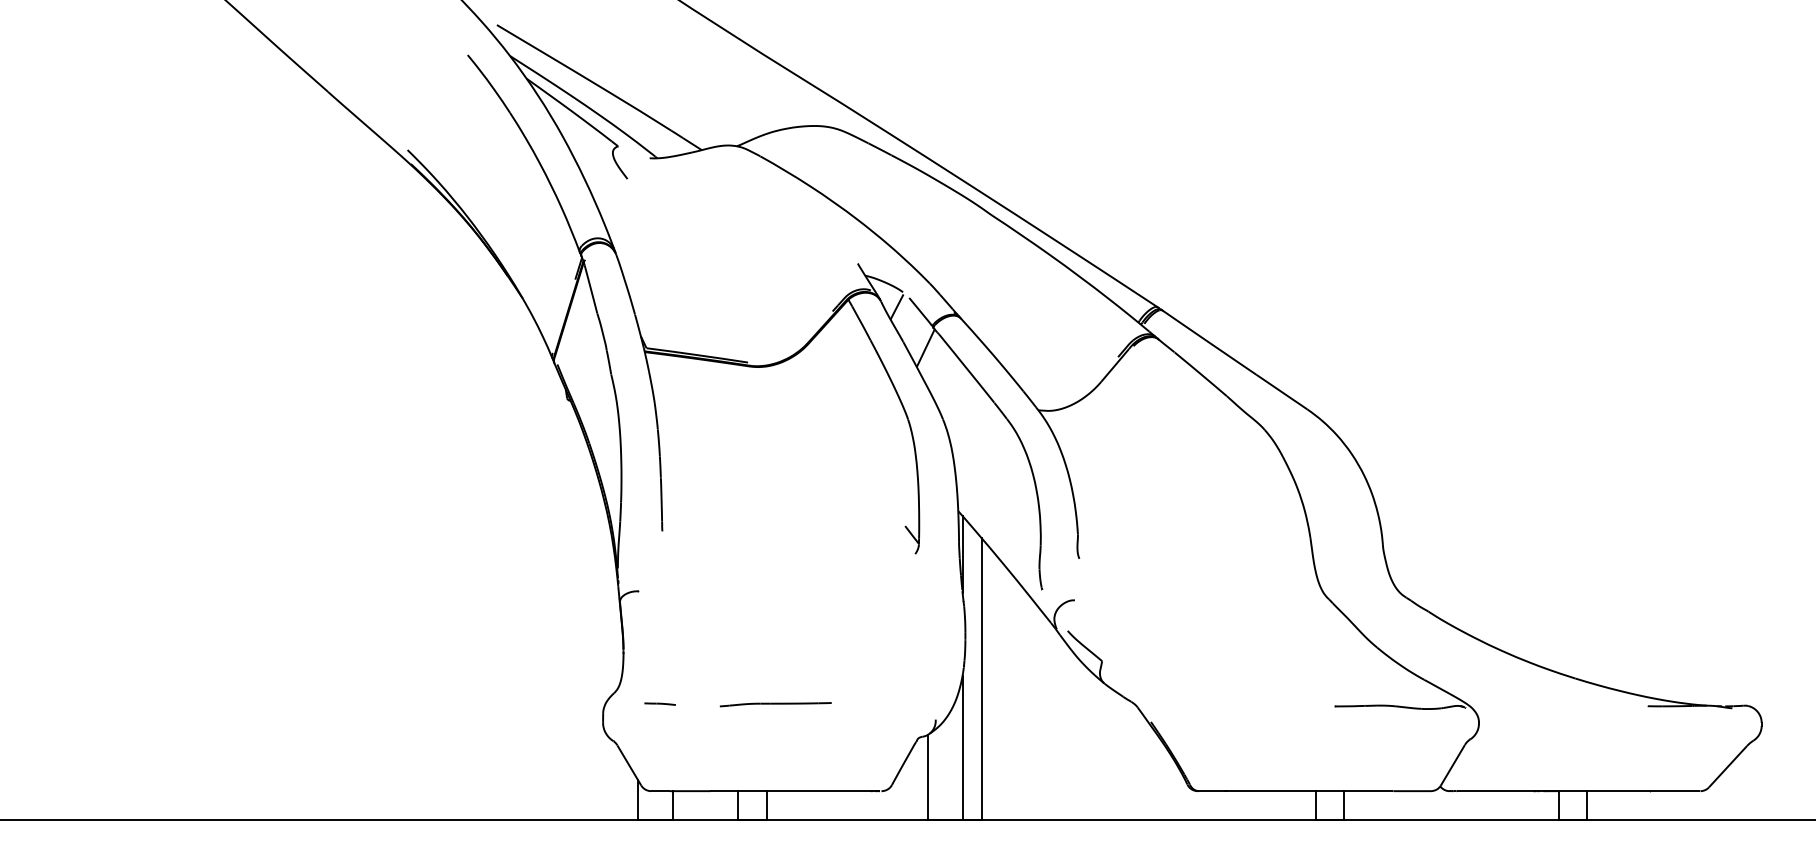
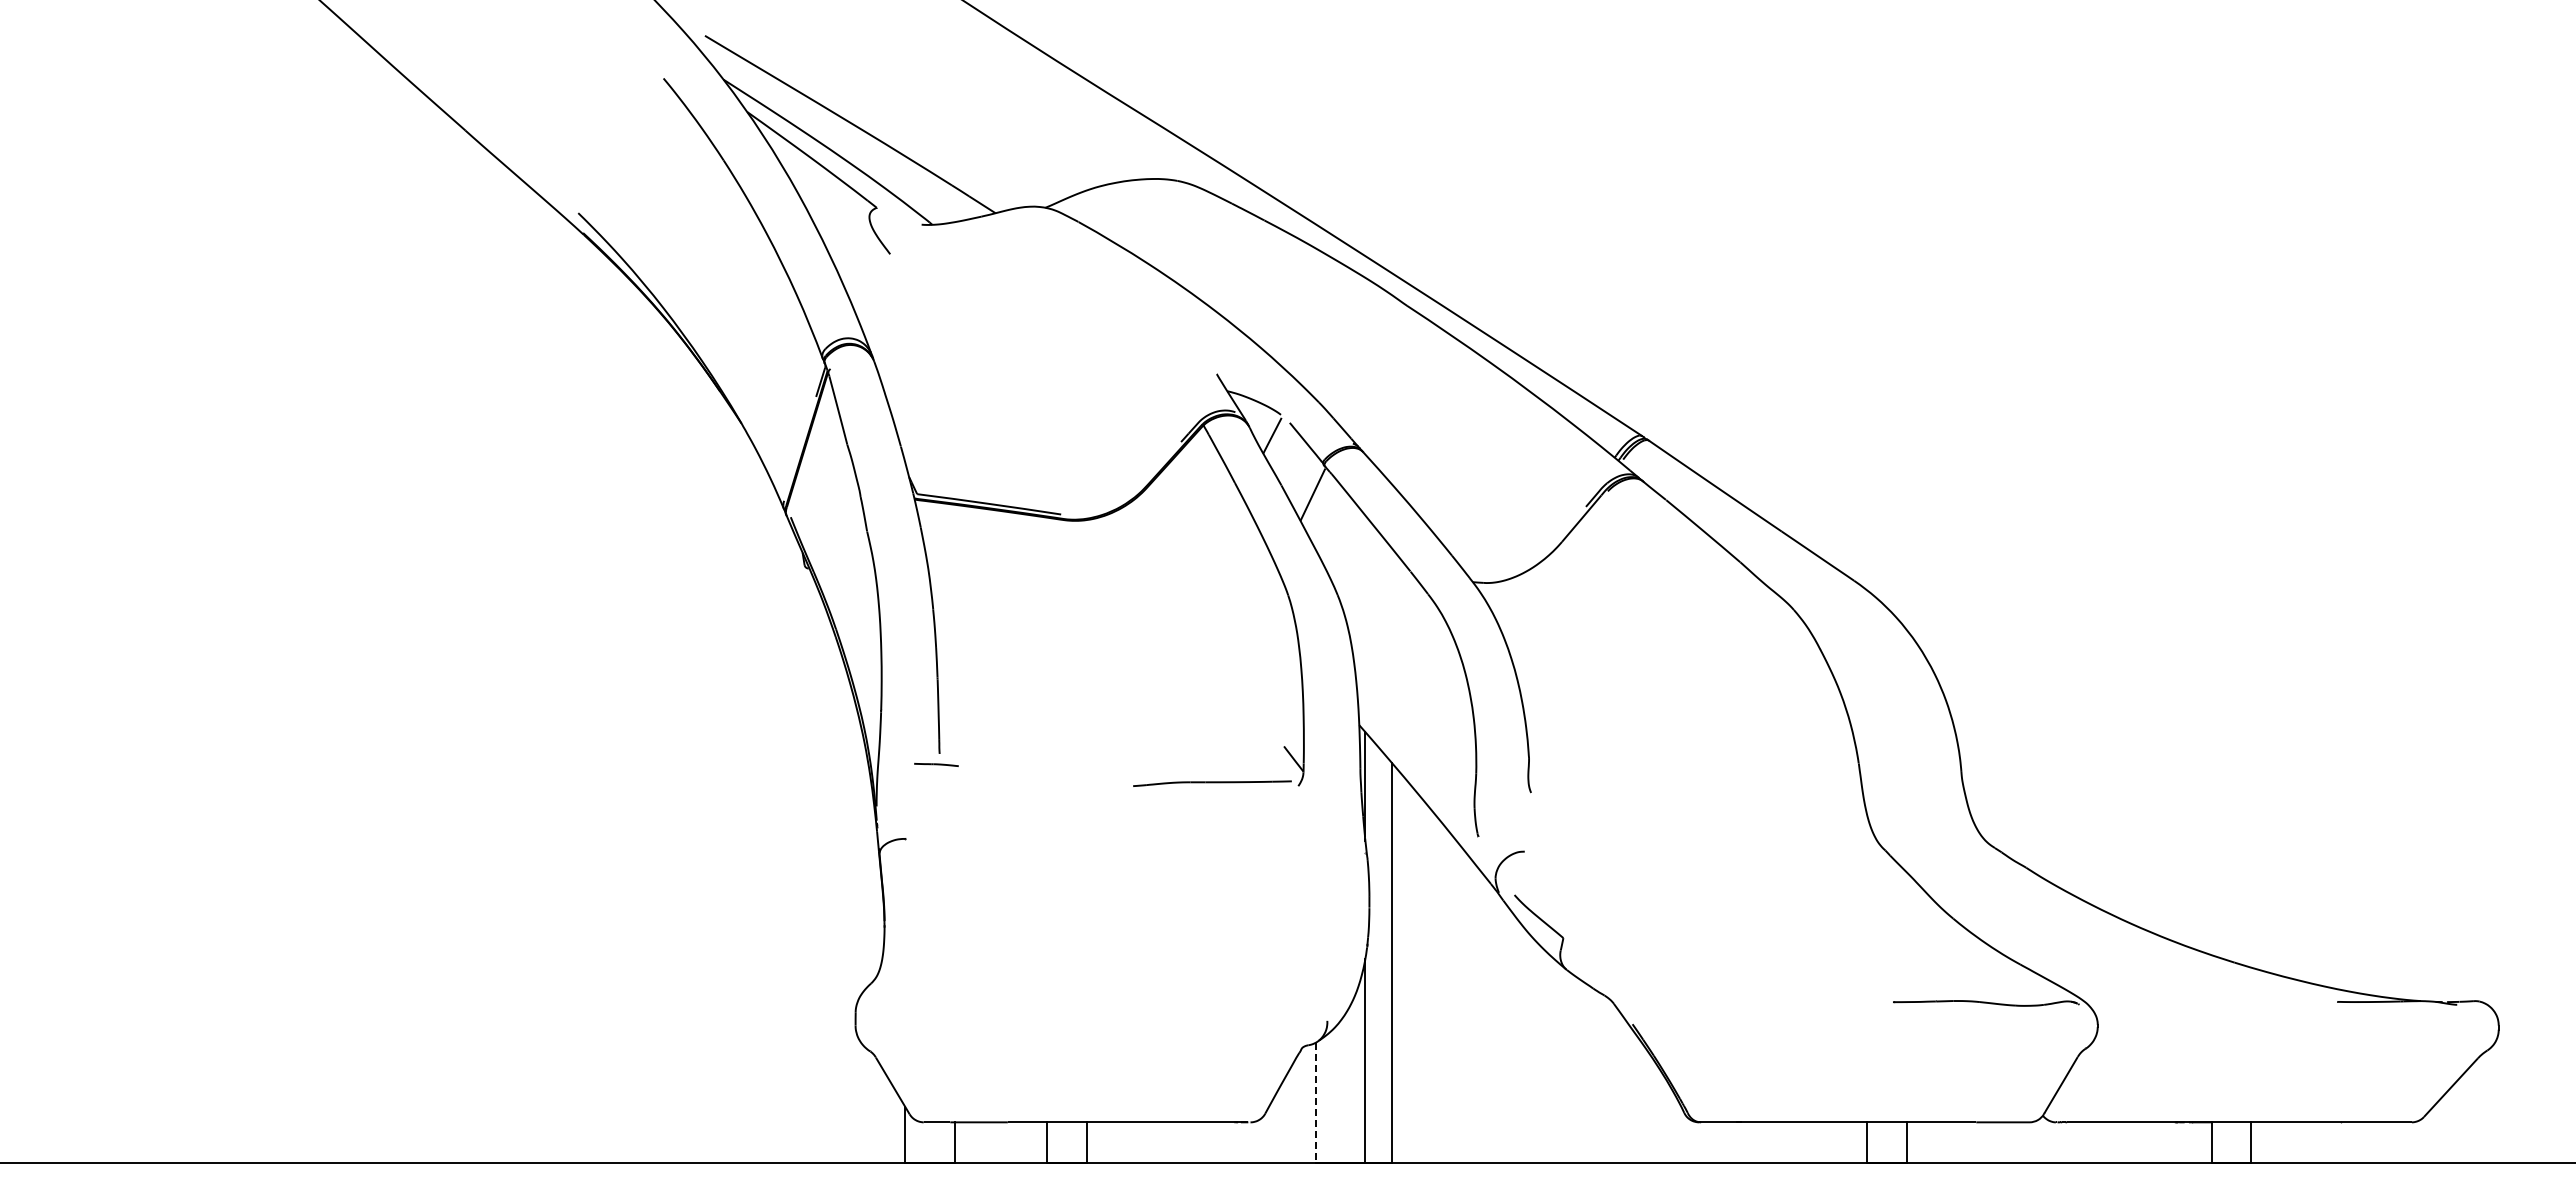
line: (660, 703) -> (936, 764), moved
part: (775, 704) -> (1212, 783), moved
line: (927, 777) -> (1315, 1103), solid -> dashed

